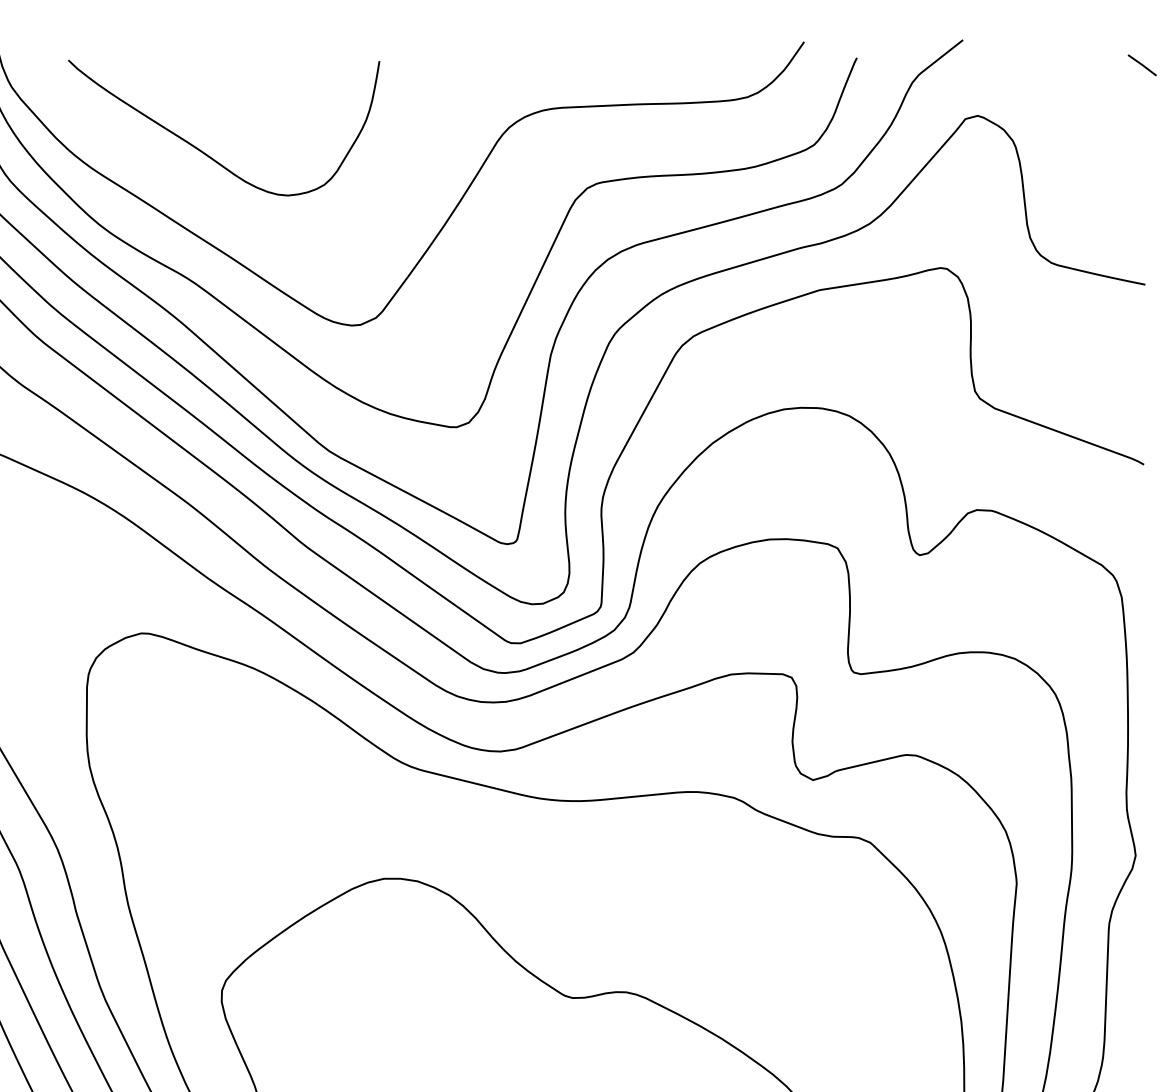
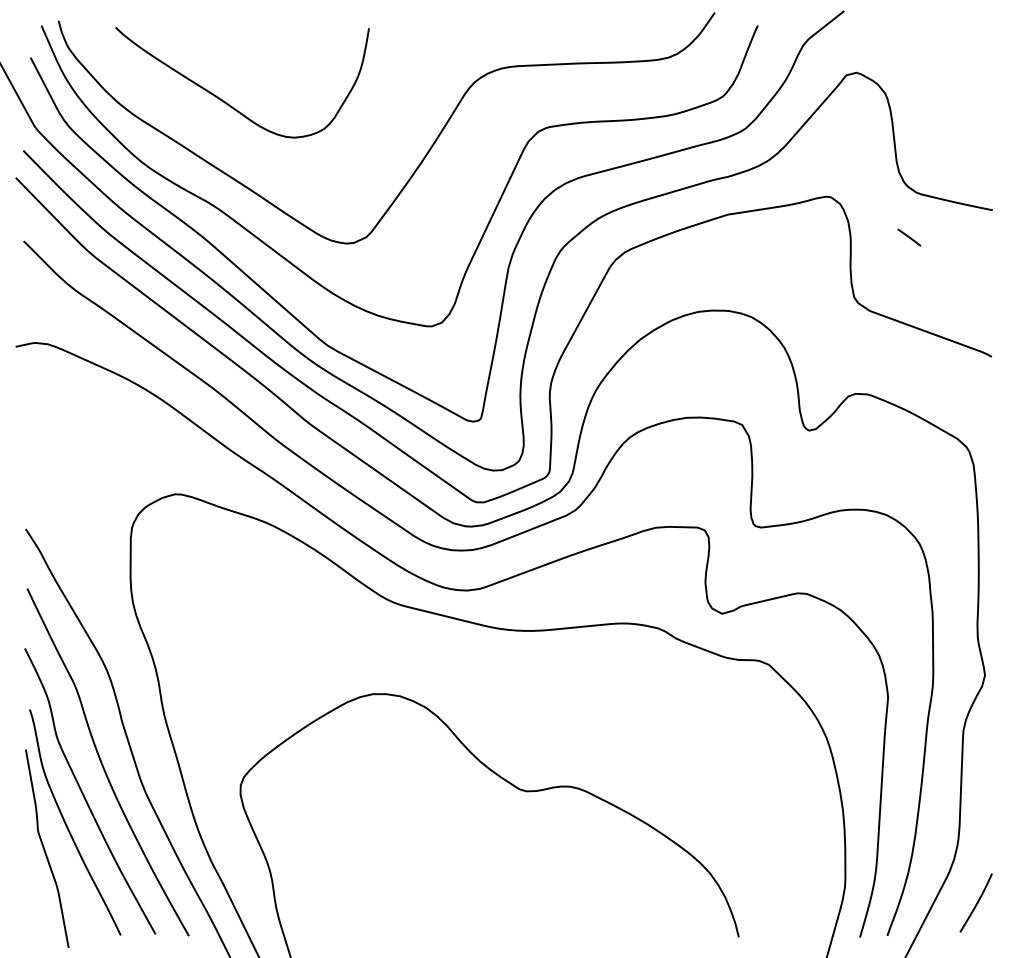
line: (1142, 65) -> (909, 237), moved

